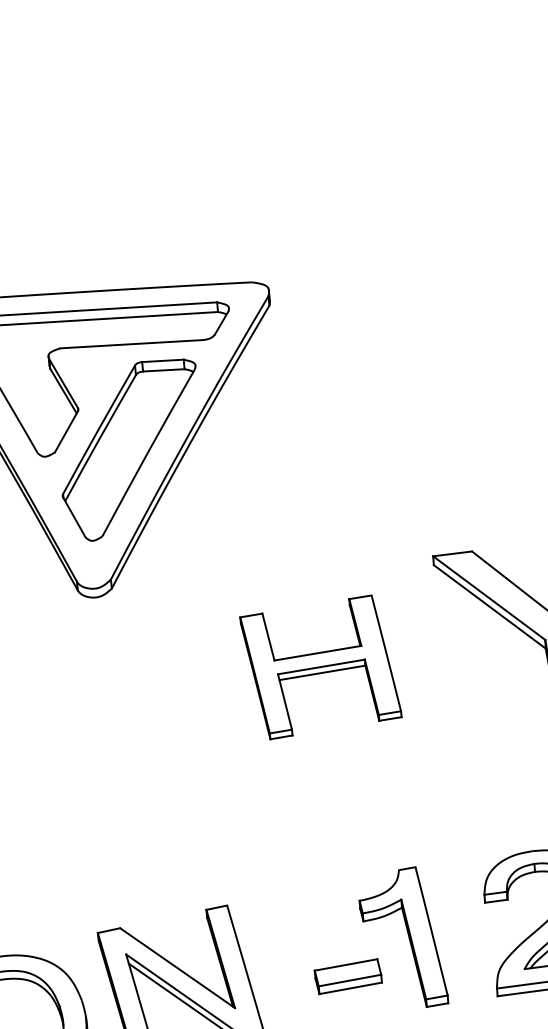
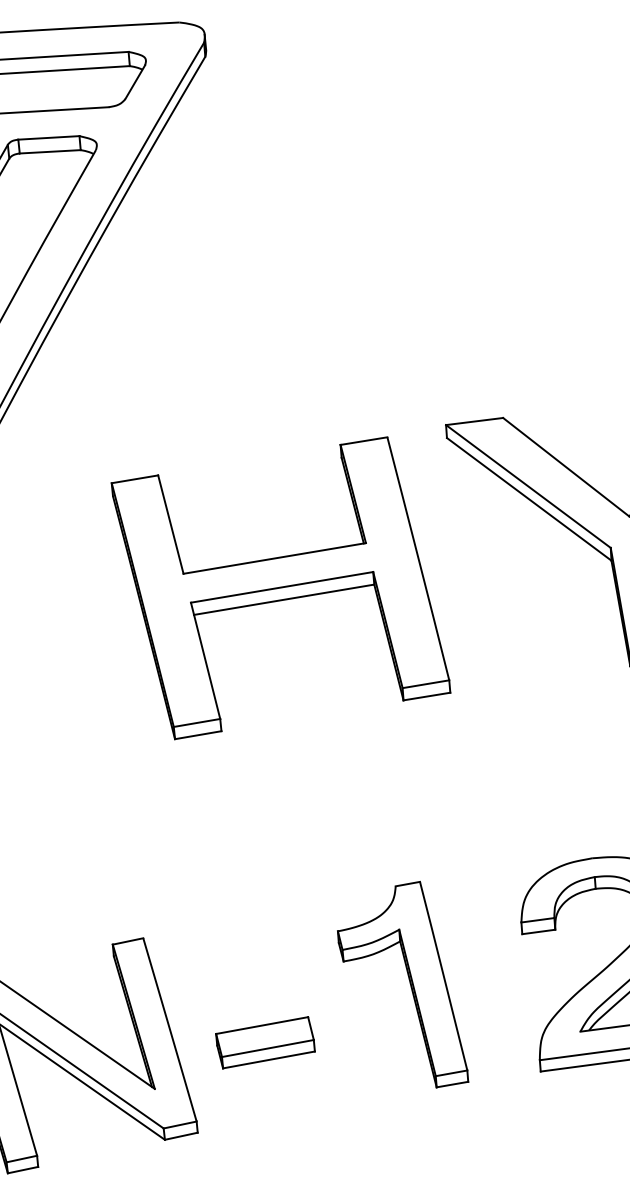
part: (320, 667) -> (280, 588), size x1.43
part: (347, 976) -> (264, 1042), moved

